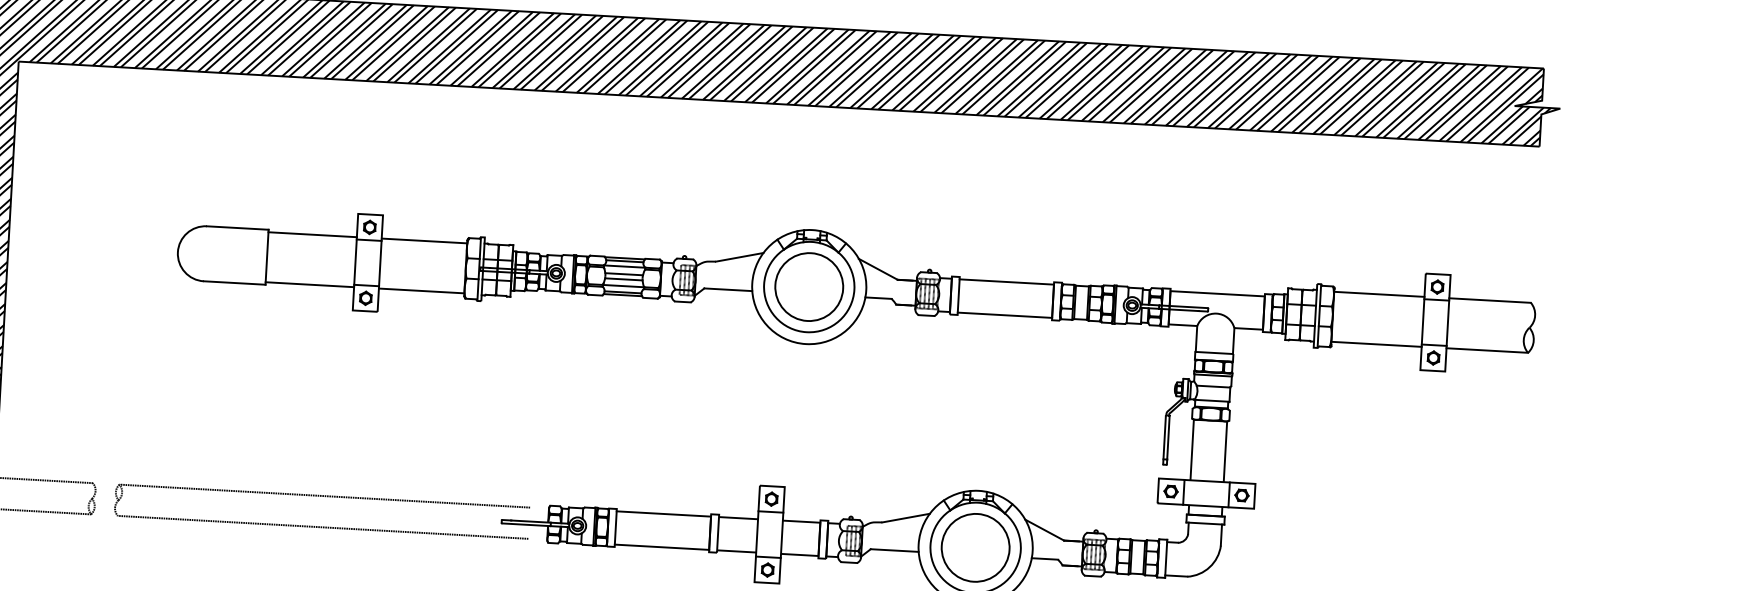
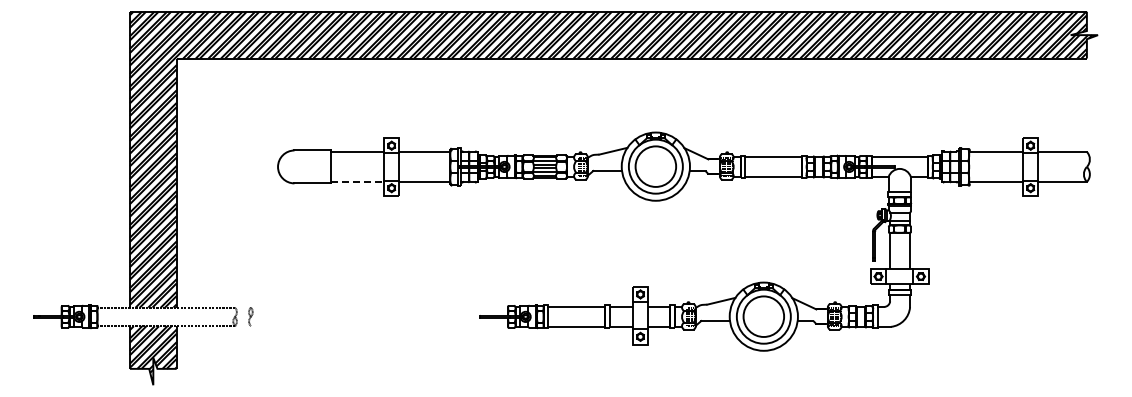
line: (310, 284) -> (358, 181), solid -> dashed
line: (324, 496) -> (373, 307), removed
line: (322, 527) -> (373, 326), removed

